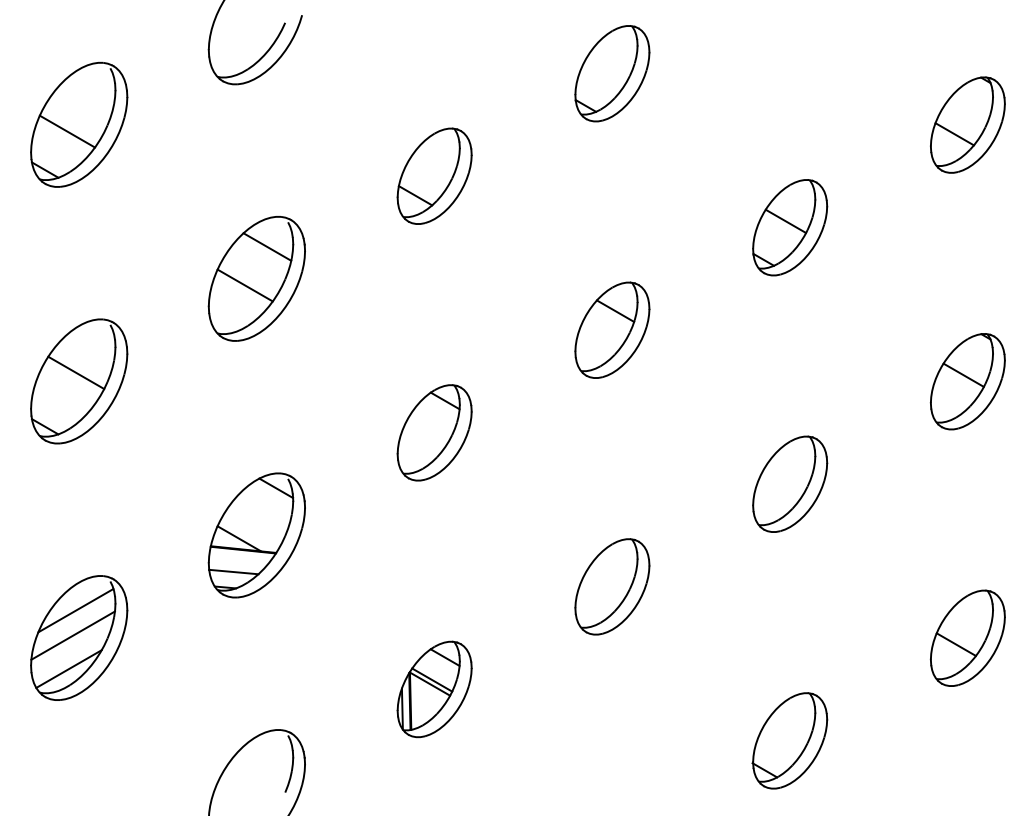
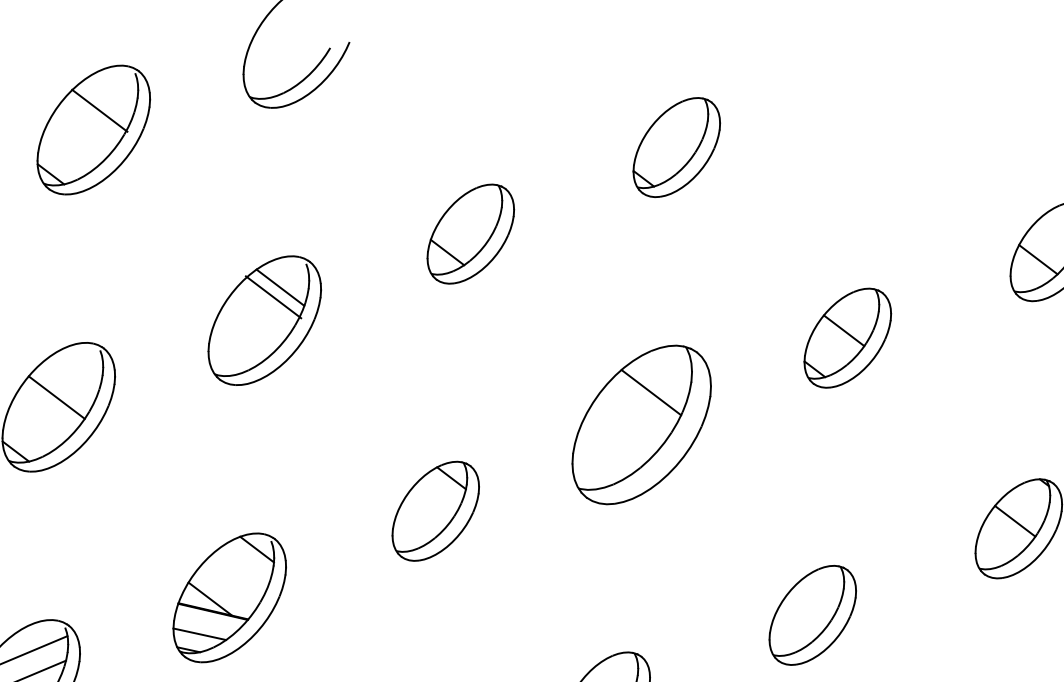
line: (67, 131) -> (99, 110), moved
line: (244, 285) -> (272, 297), moved
part: (612, 329) -> (642, 423), size x1.6

